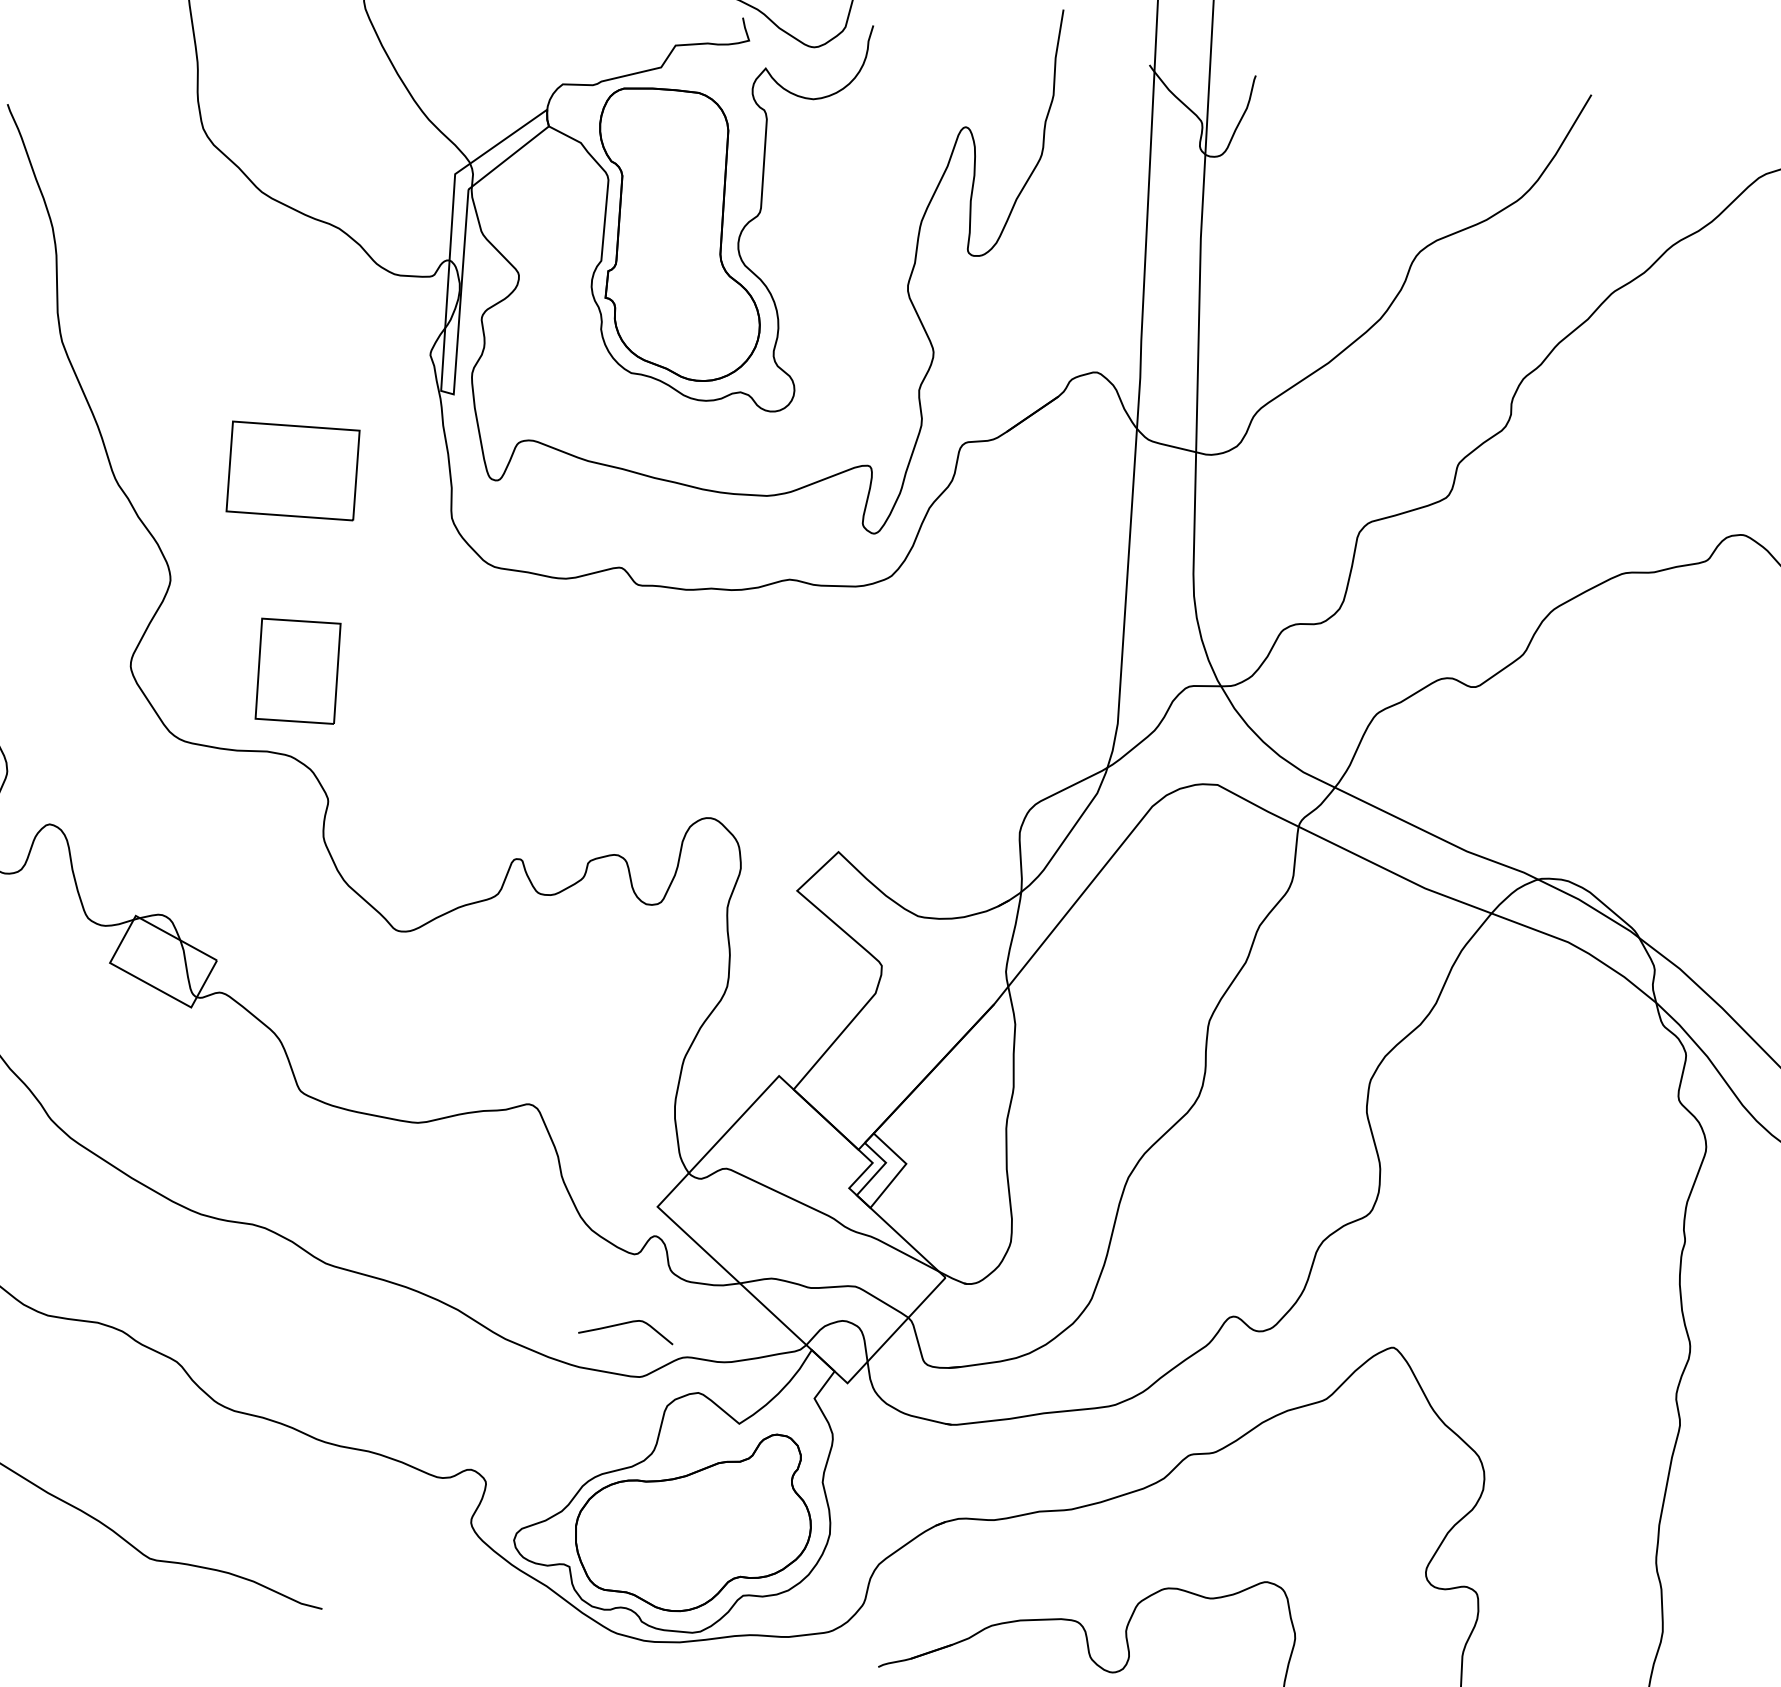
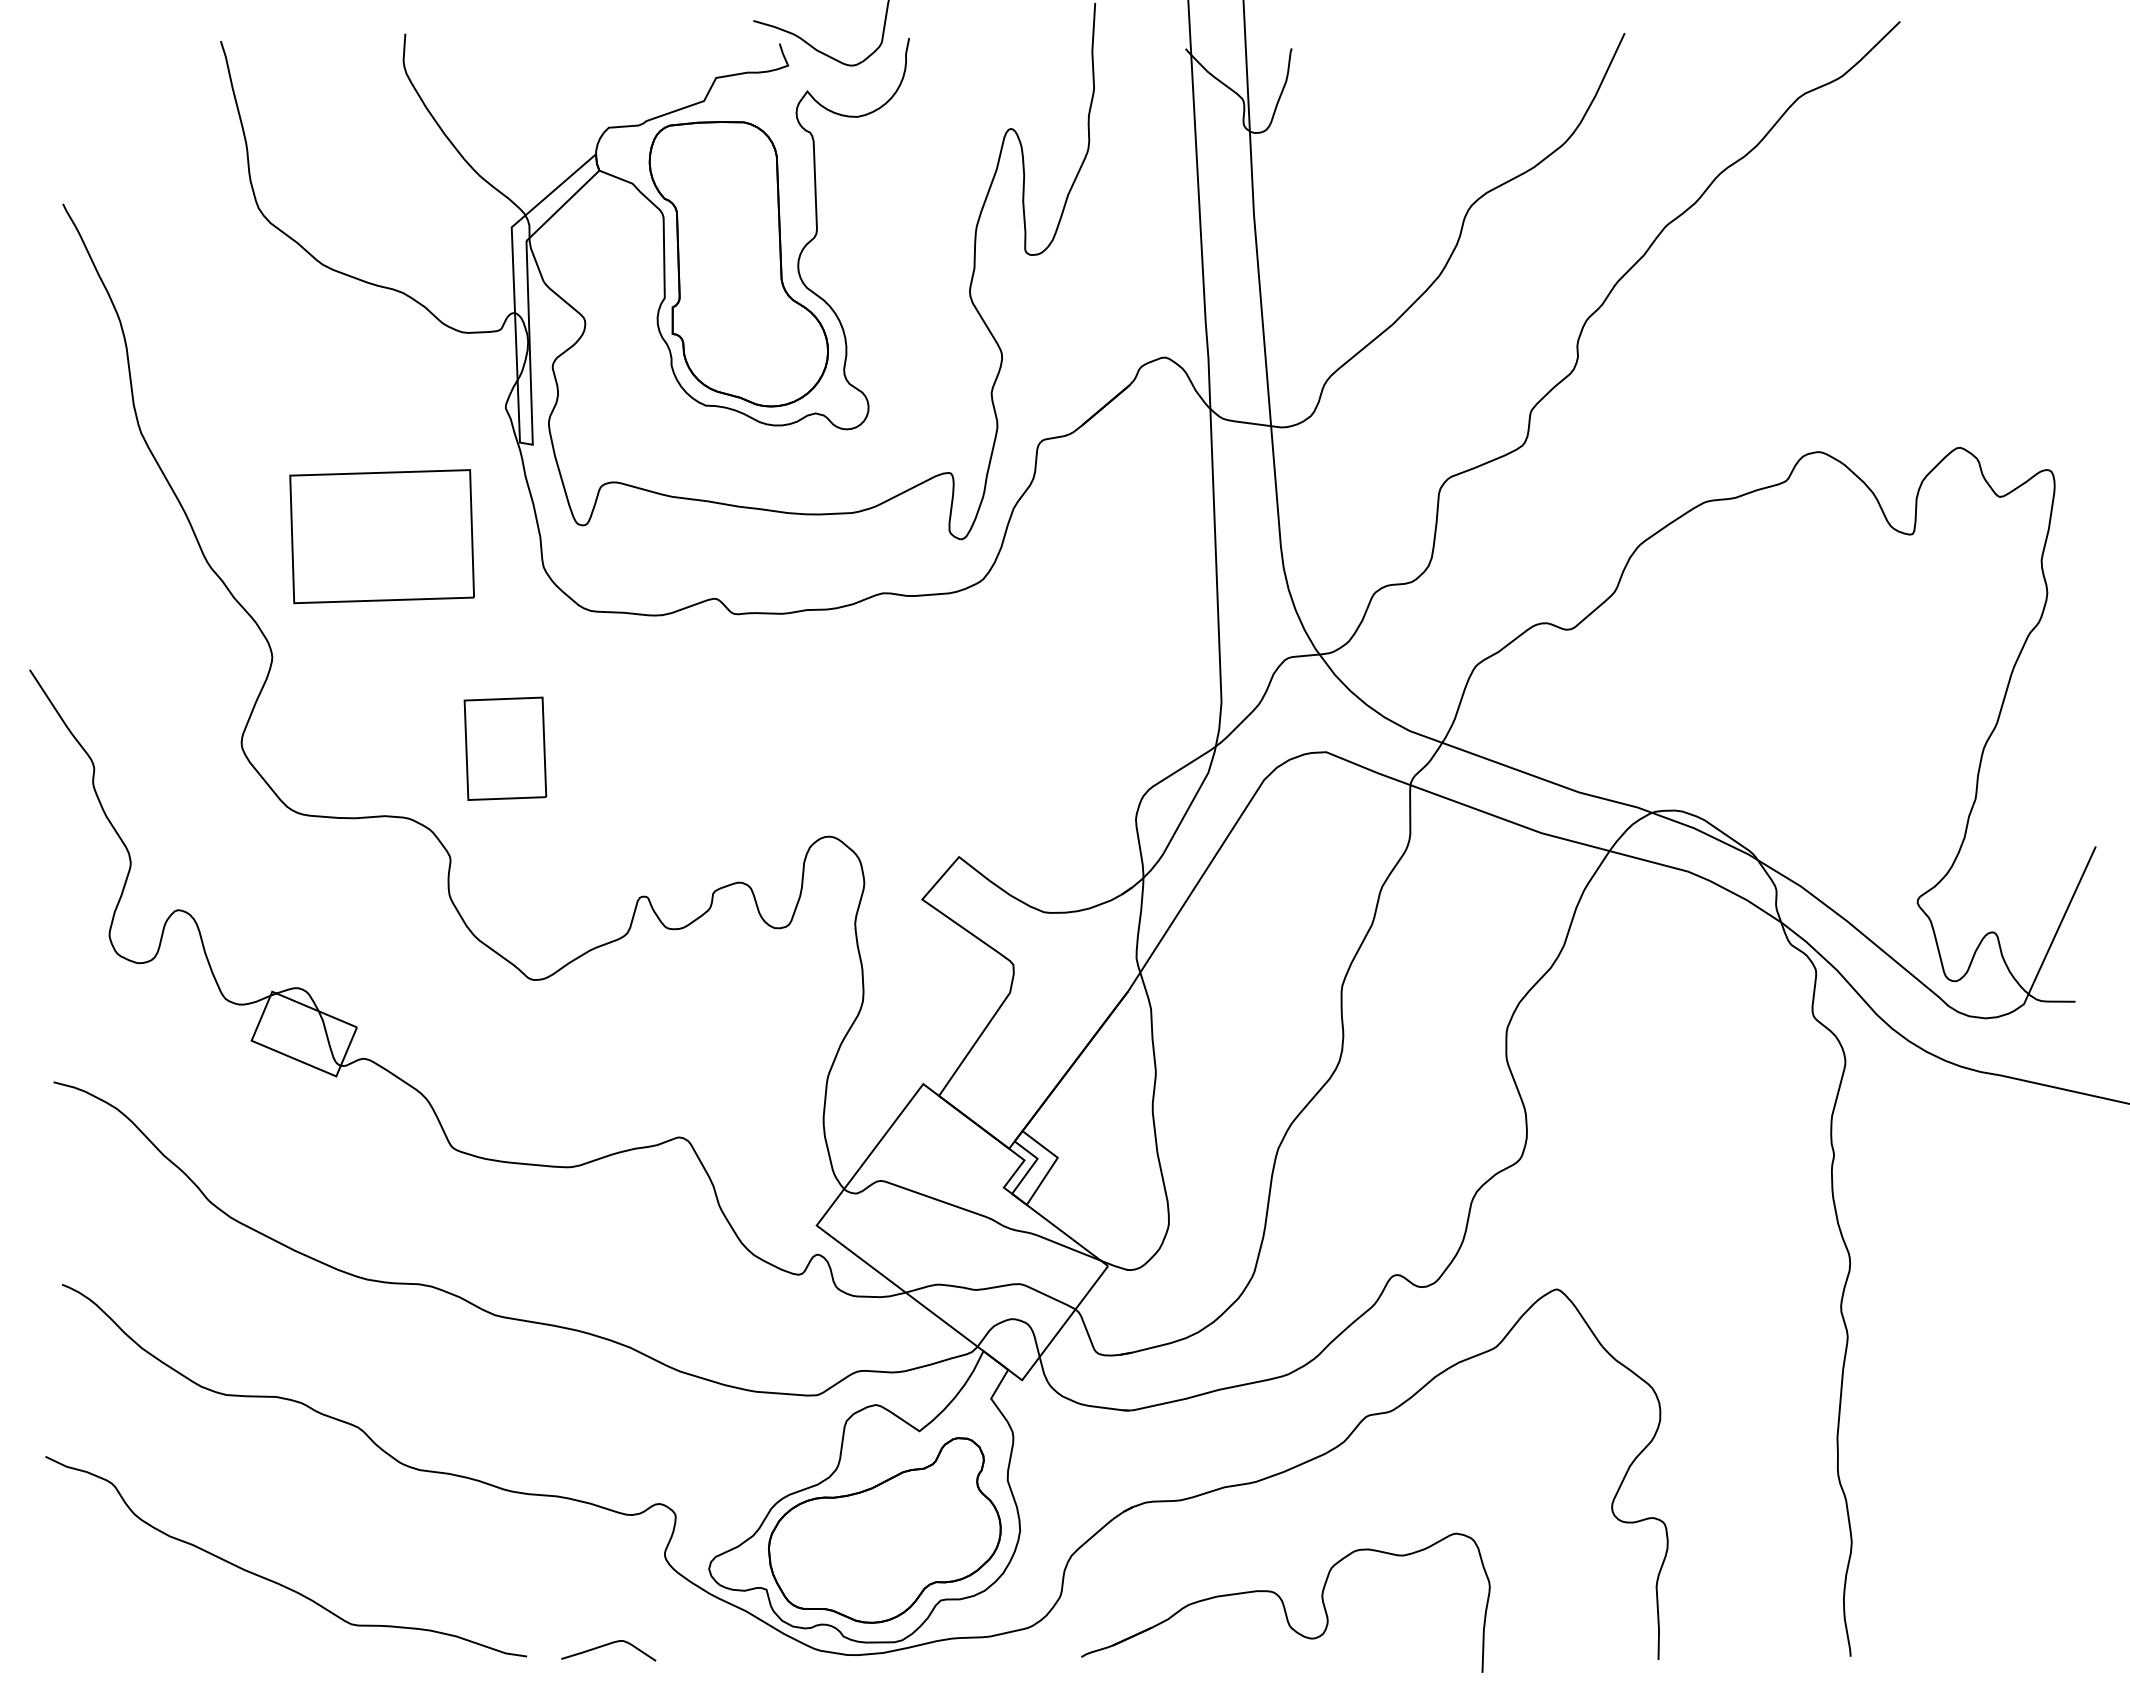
part: (292, 470) -> (381, 536), size x1.43
part: (298, 670) -> (505, 748), moved
curve: (625, 1324) -> (607, 1645), moved

